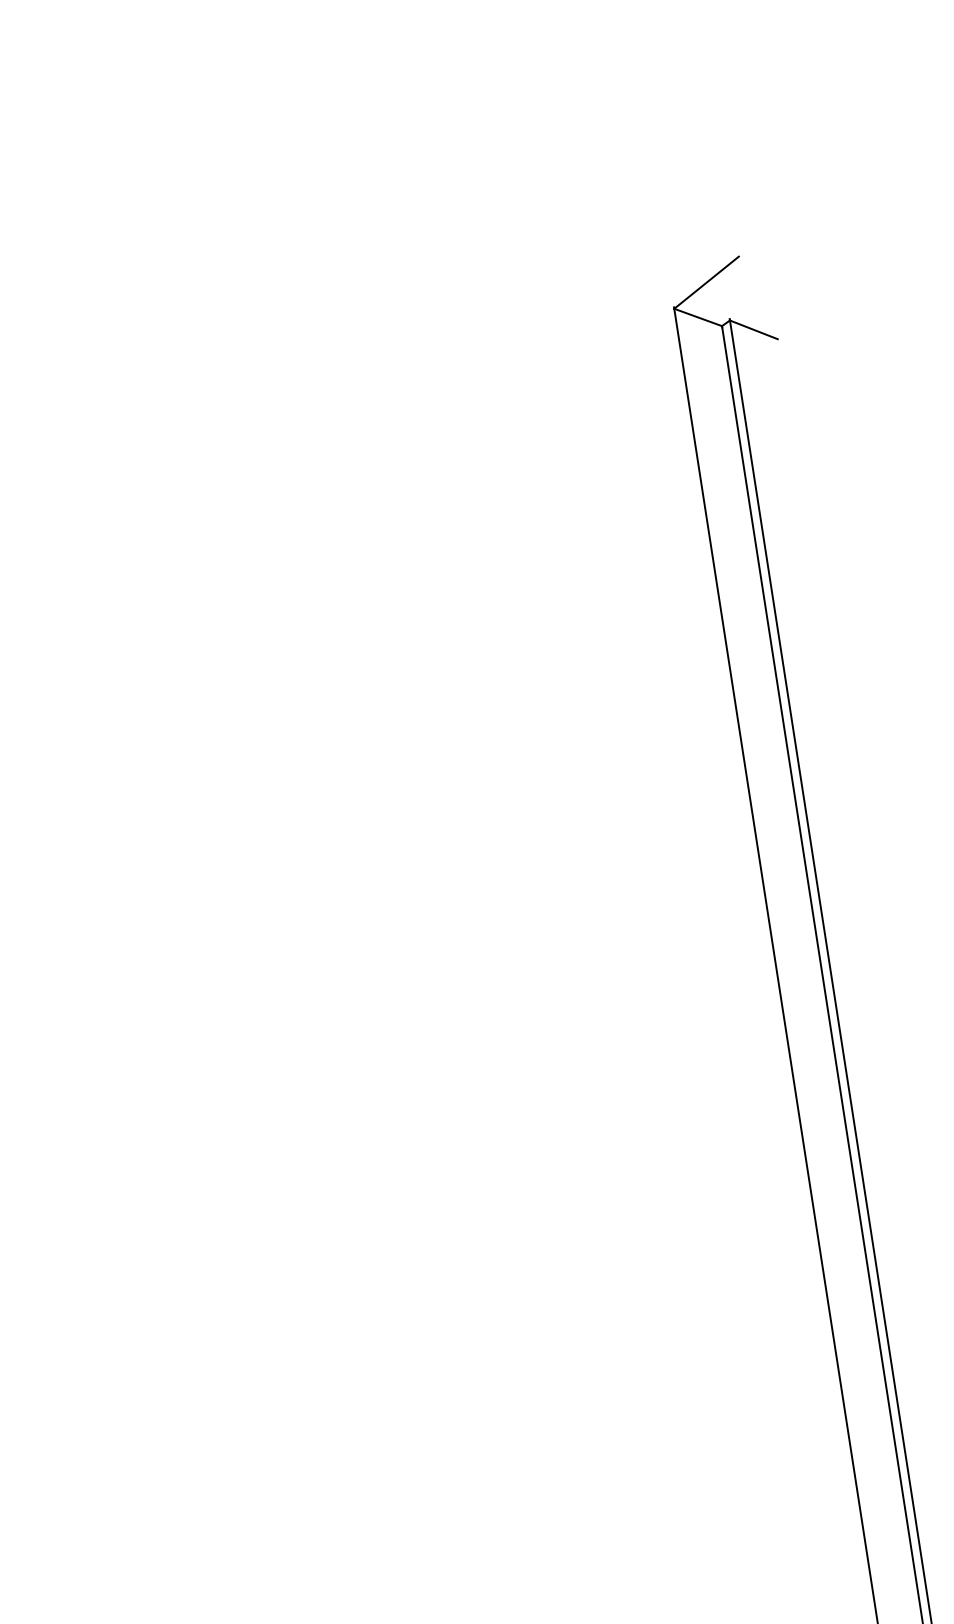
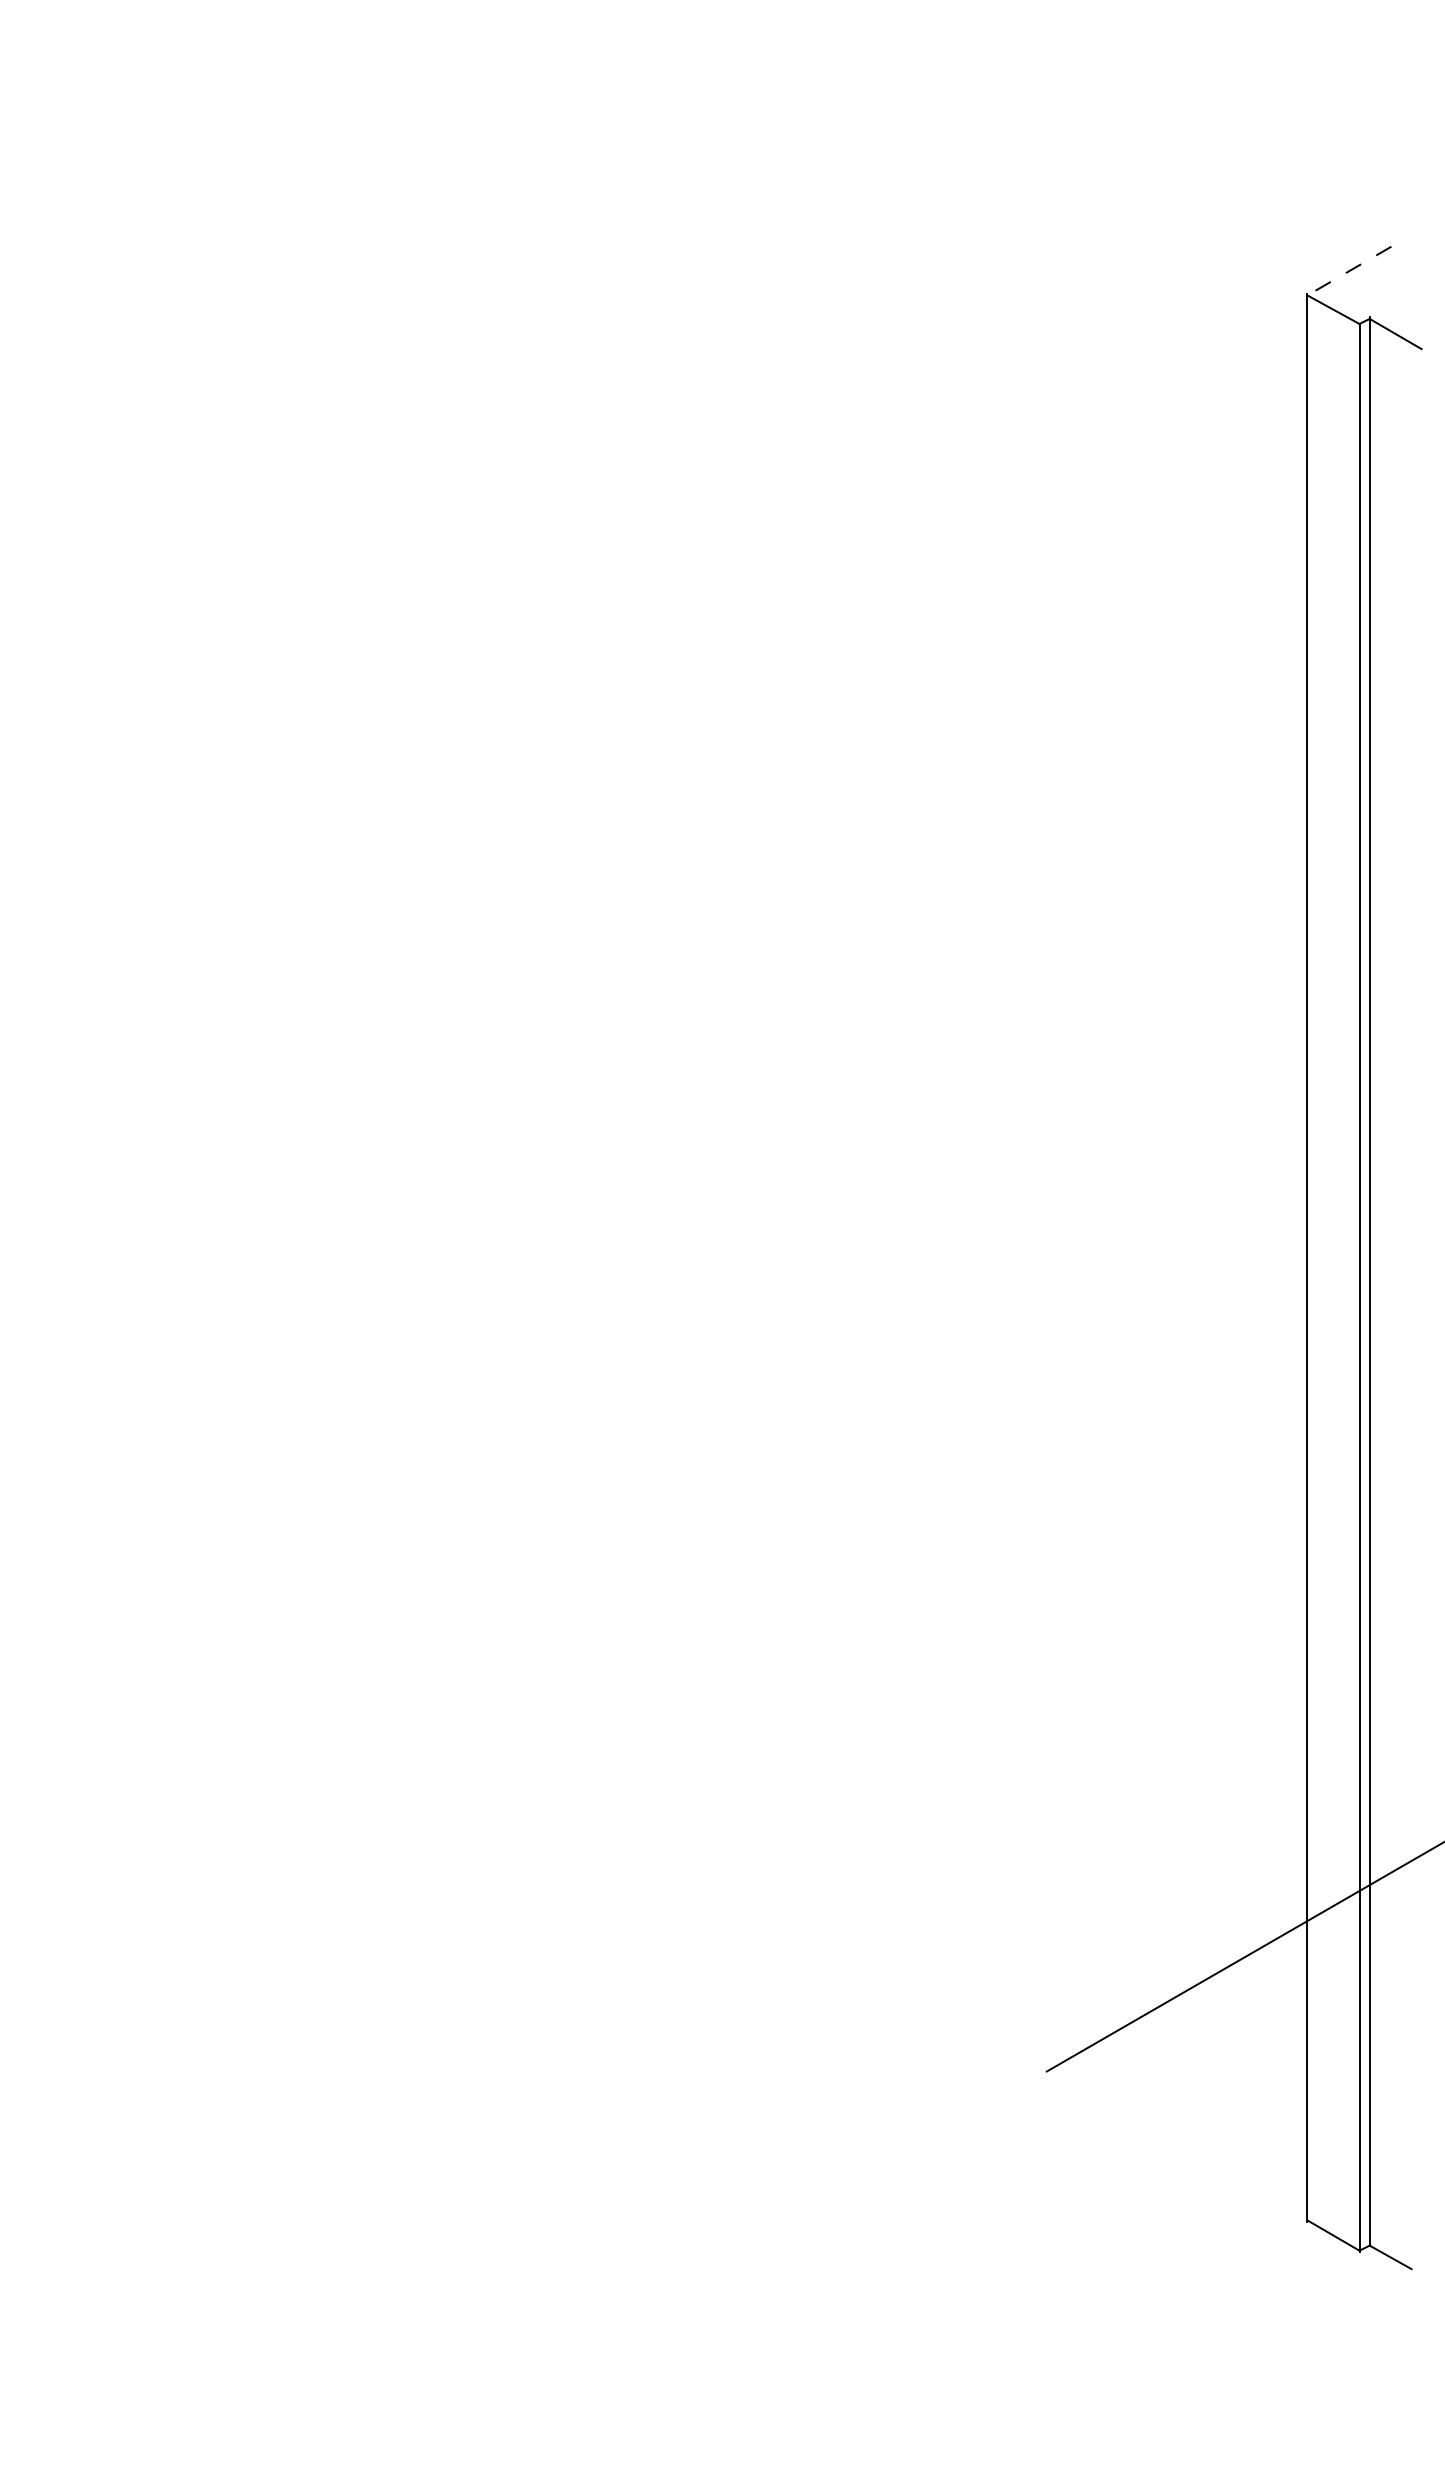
line: (706, 283) -> (1349, 271), solid -> dashed

